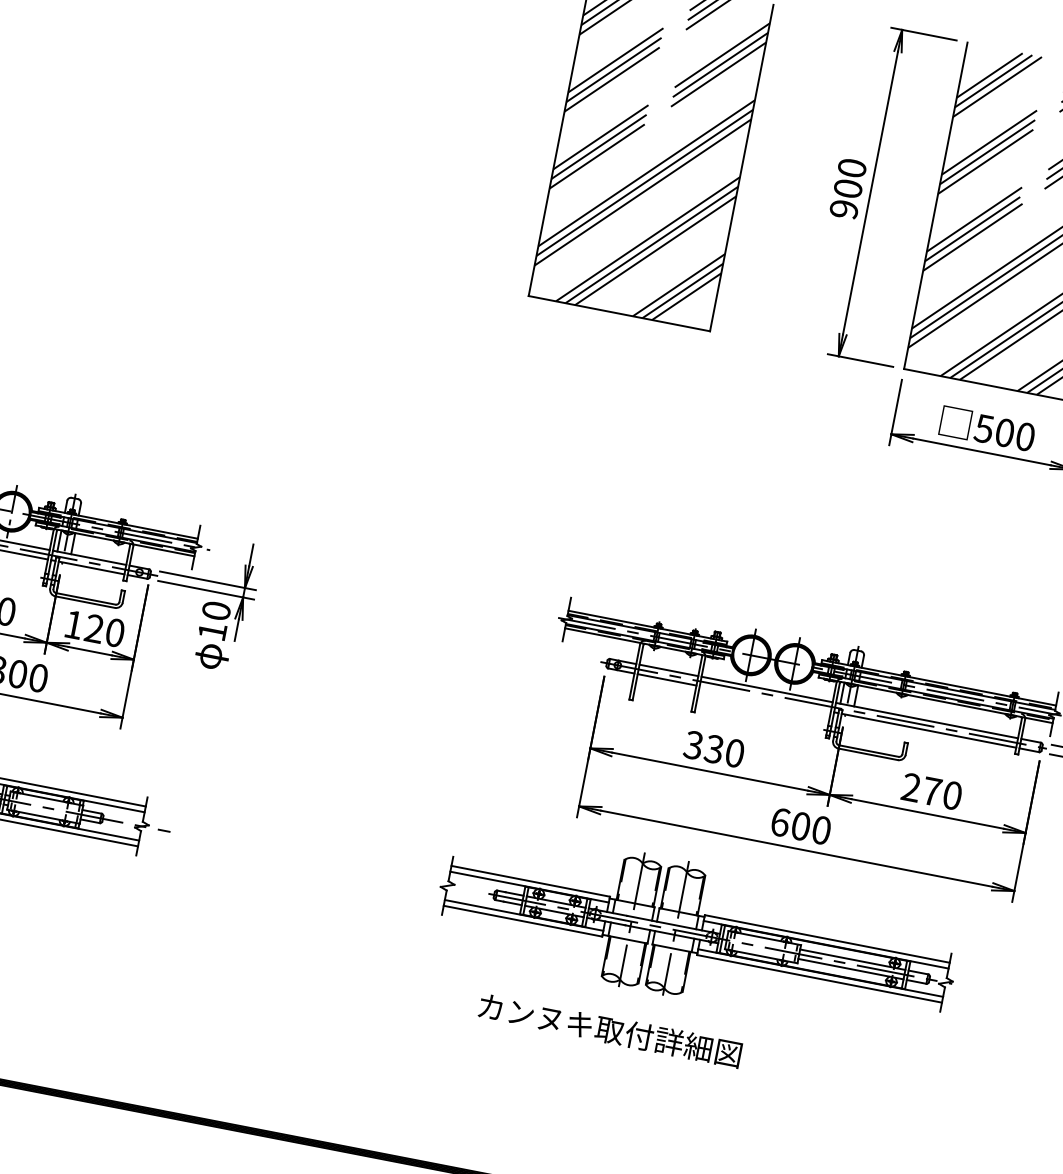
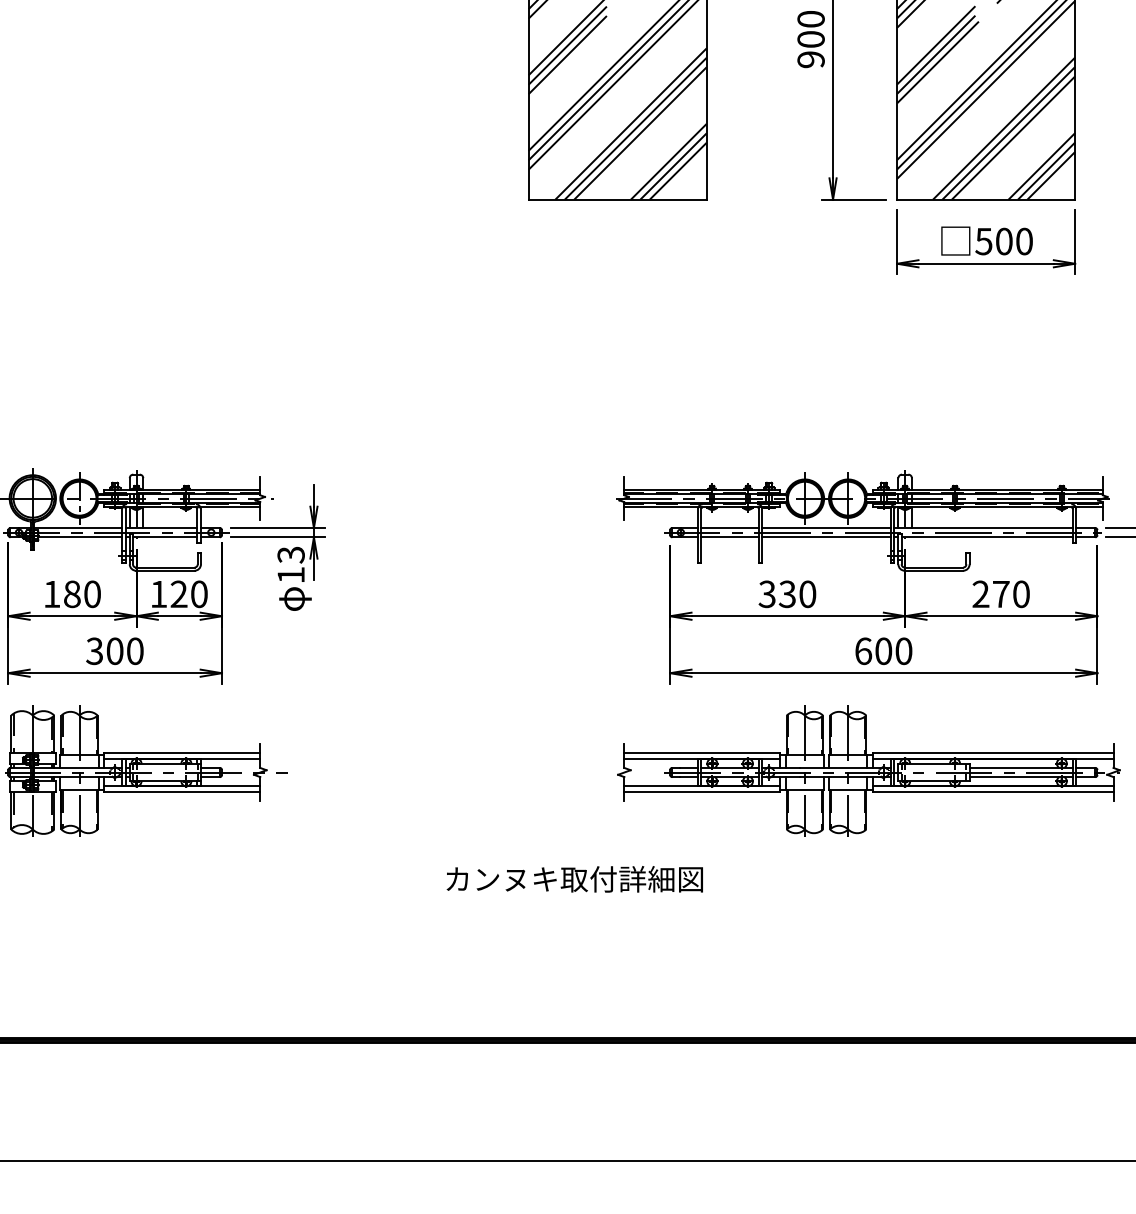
text: (215, 610) -> (290, 554), 10 -> 13
line: (765, 699) -> (826, 537), added
part: (696, 932) -> (868, 770), moved
text: (609, 1030) -> (574, 879), moved

